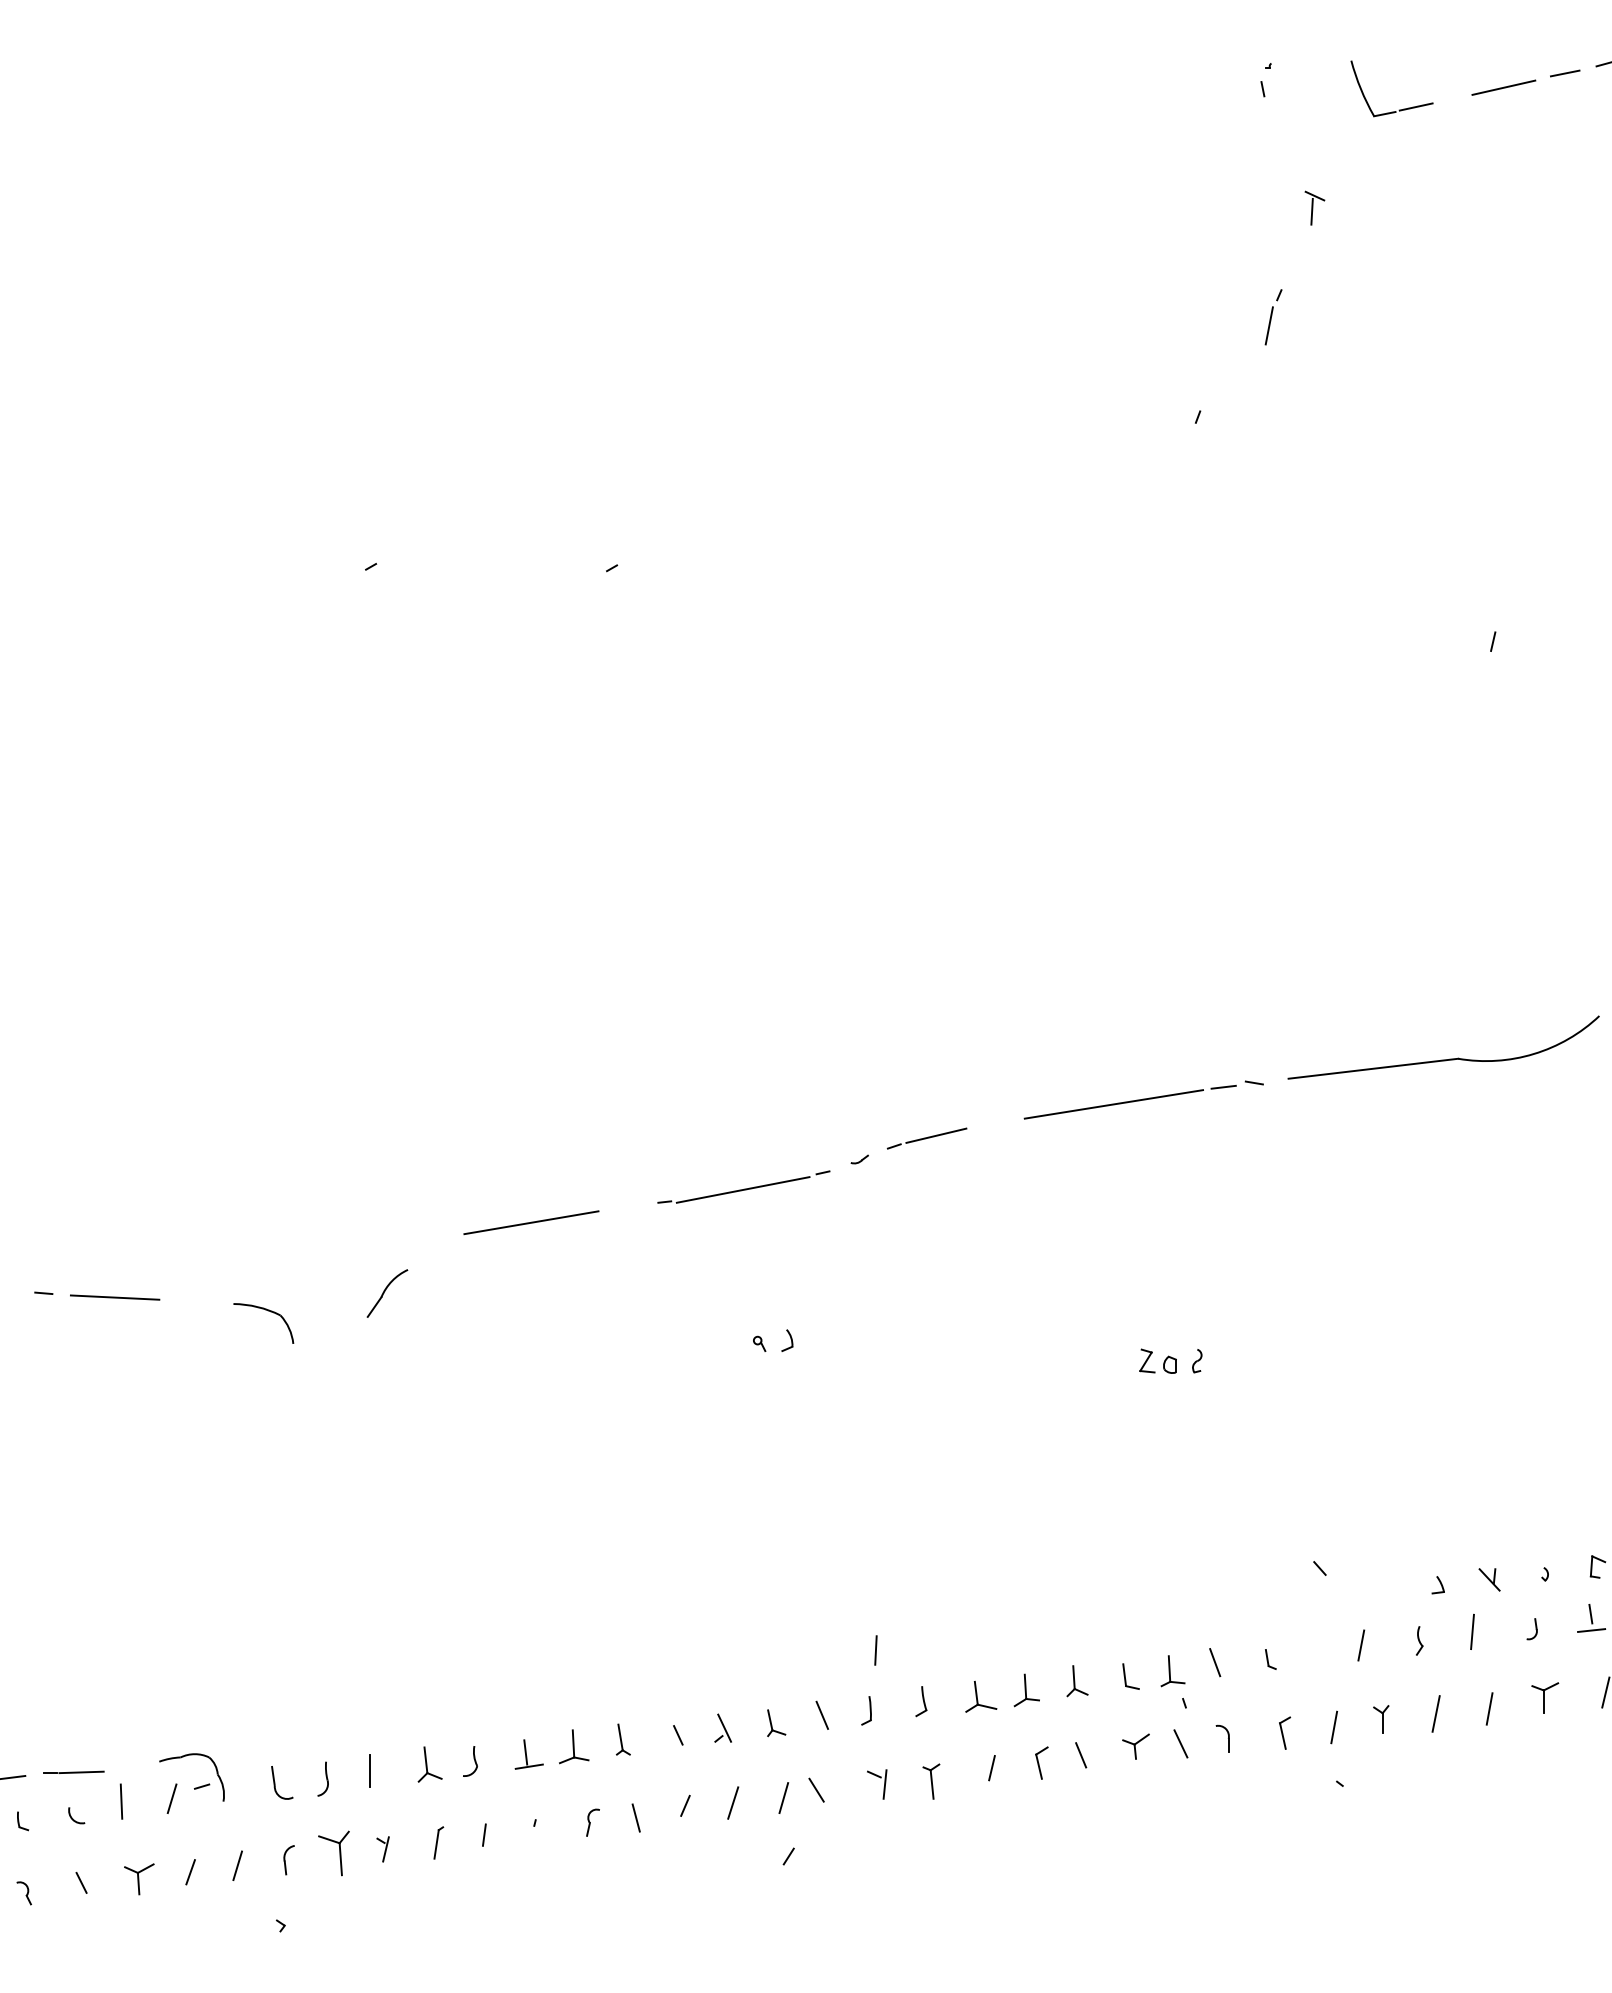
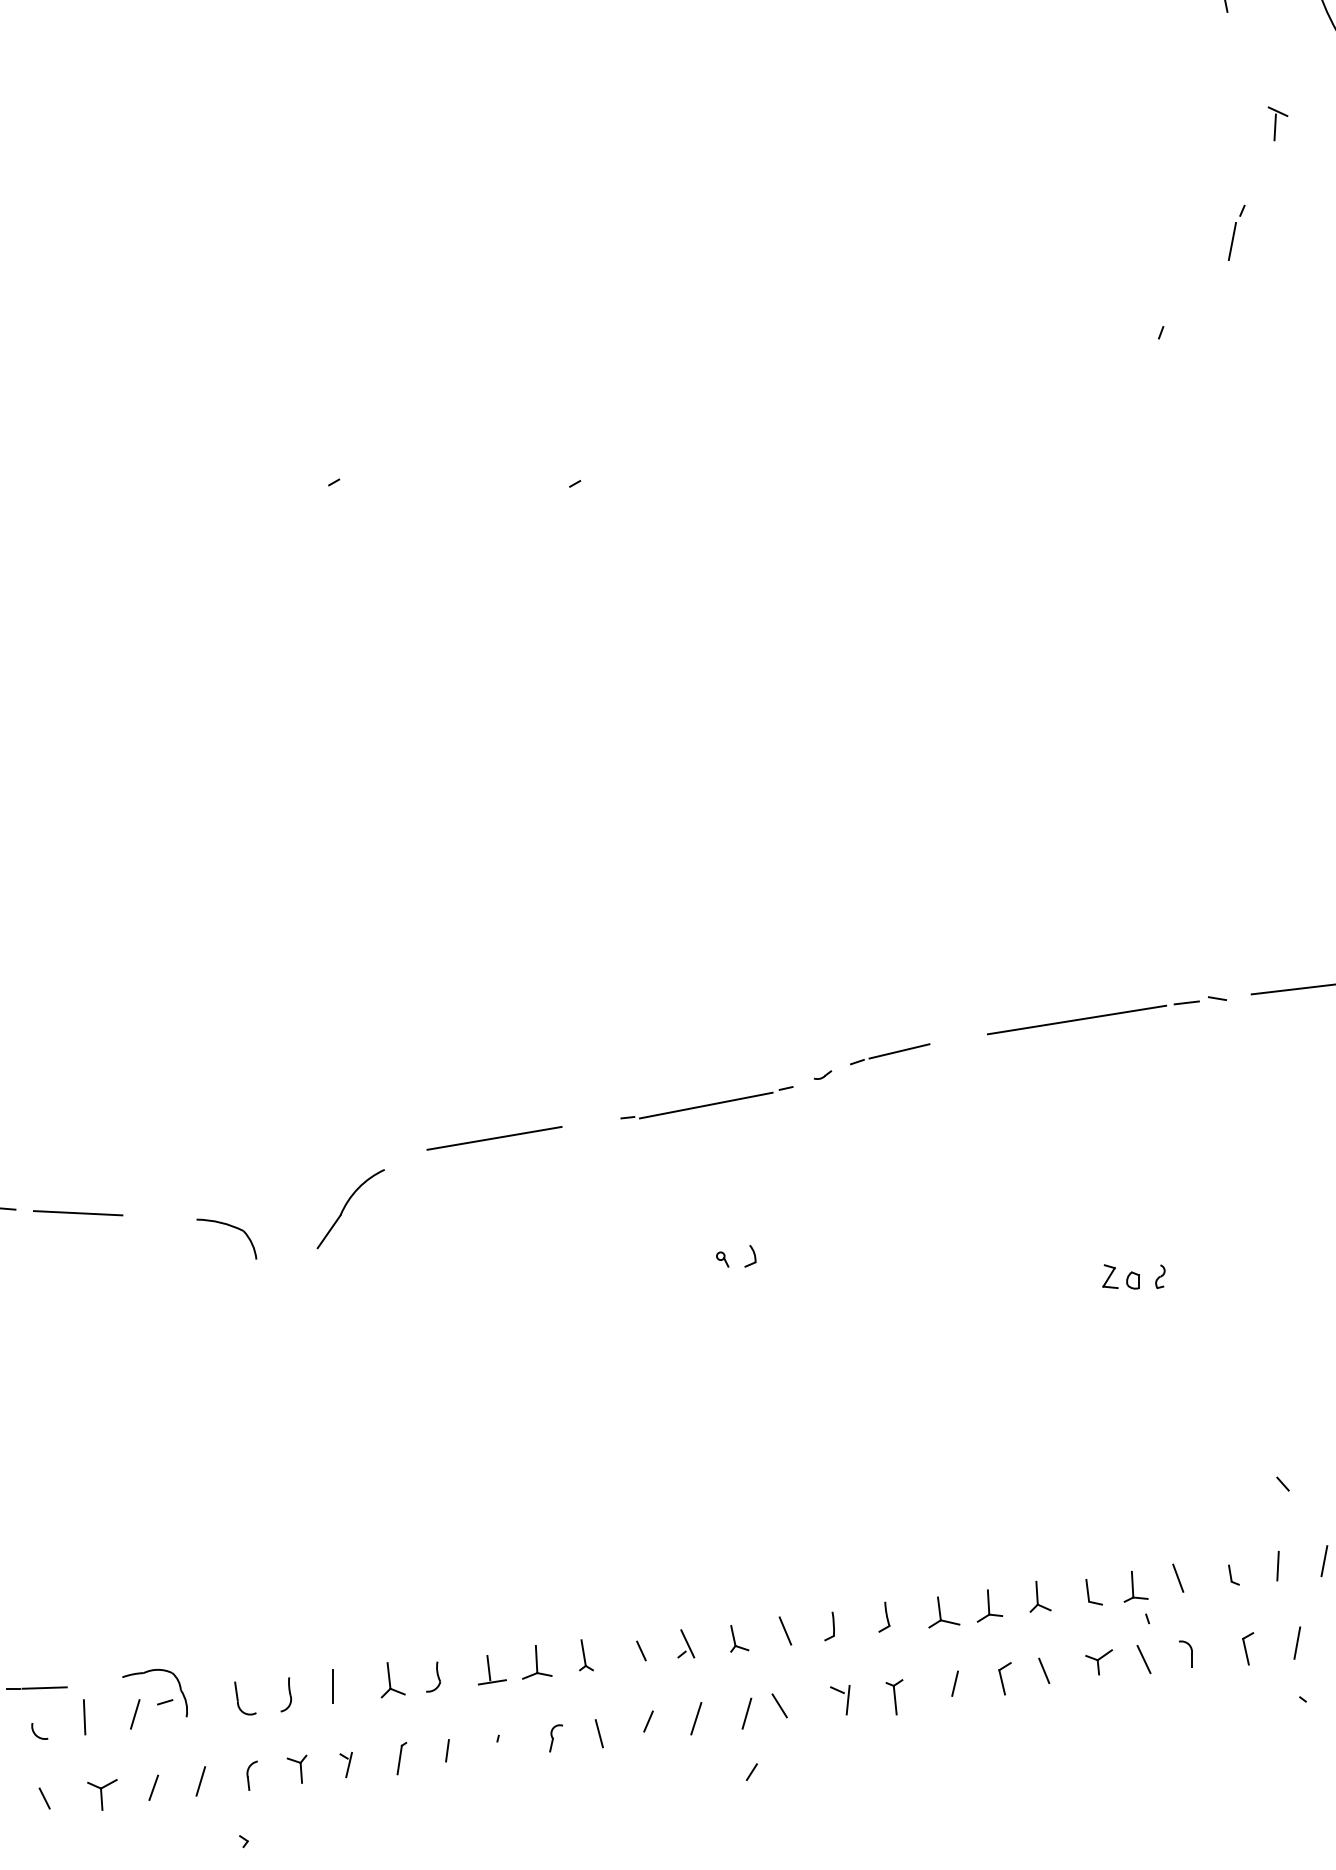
part: (387, 1293) -> (350, 1209), size x1.67
line: (875, 1650) -> (1277, 1566), moved
part: (333, 1853) -> (296, 1769), size x0.62

